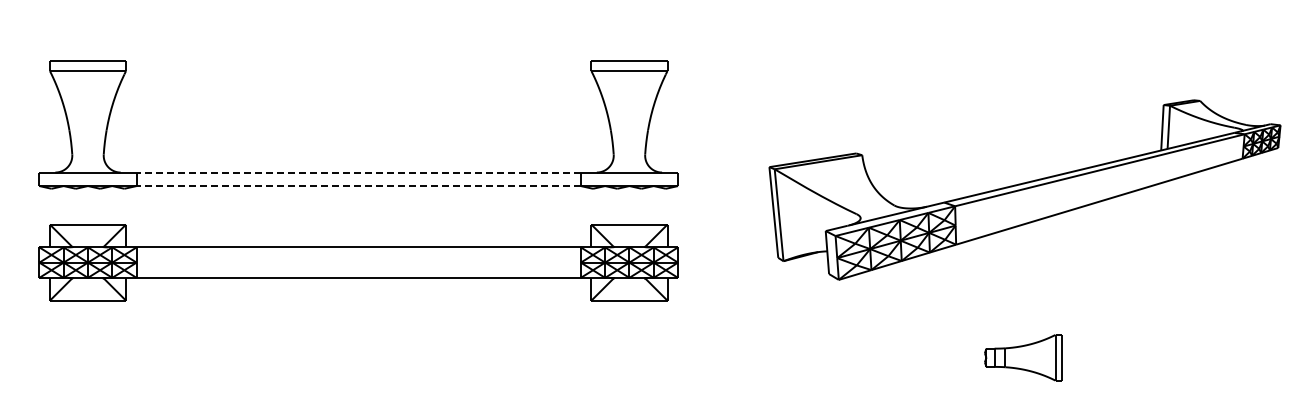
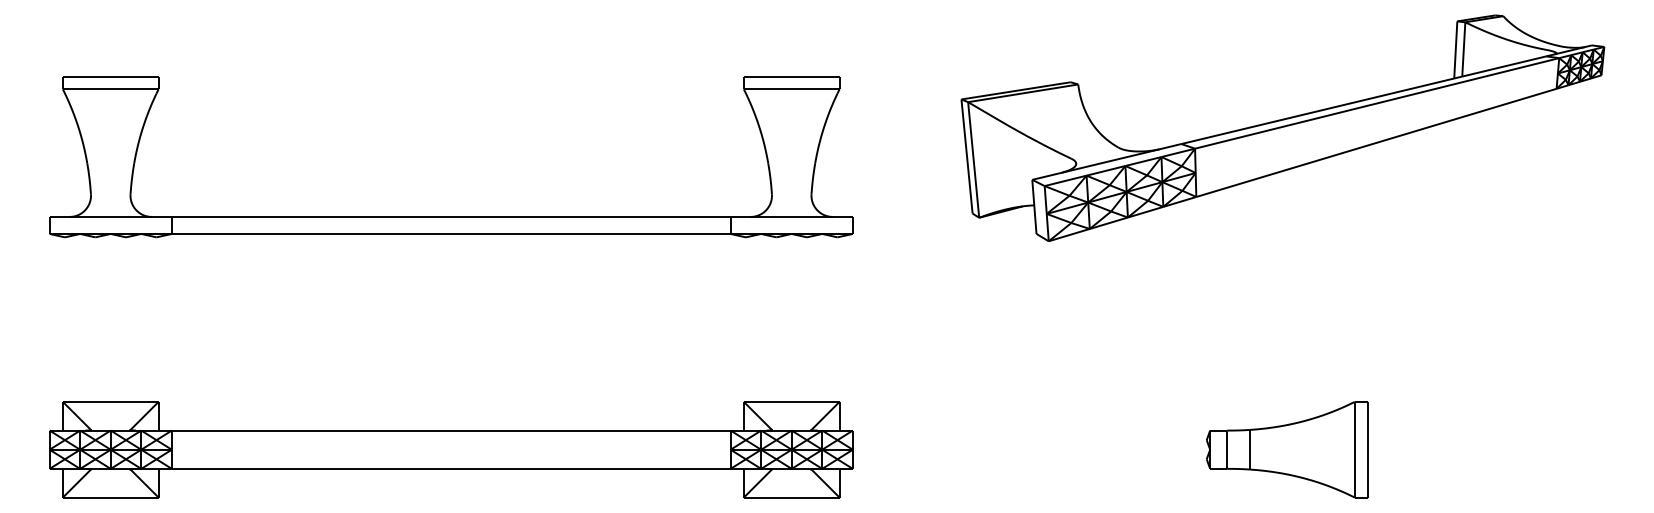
line: (358, 172) -> (450, 216), dashed -> solid
line: (358, 186) -> (450, 234), dashed -> solid
part: (1024, 189) -> (1282, 127), moved
part: (358, 262) -> (450, 449), moved
part: (1022, 357) -> (1286, 449), size x1.67

